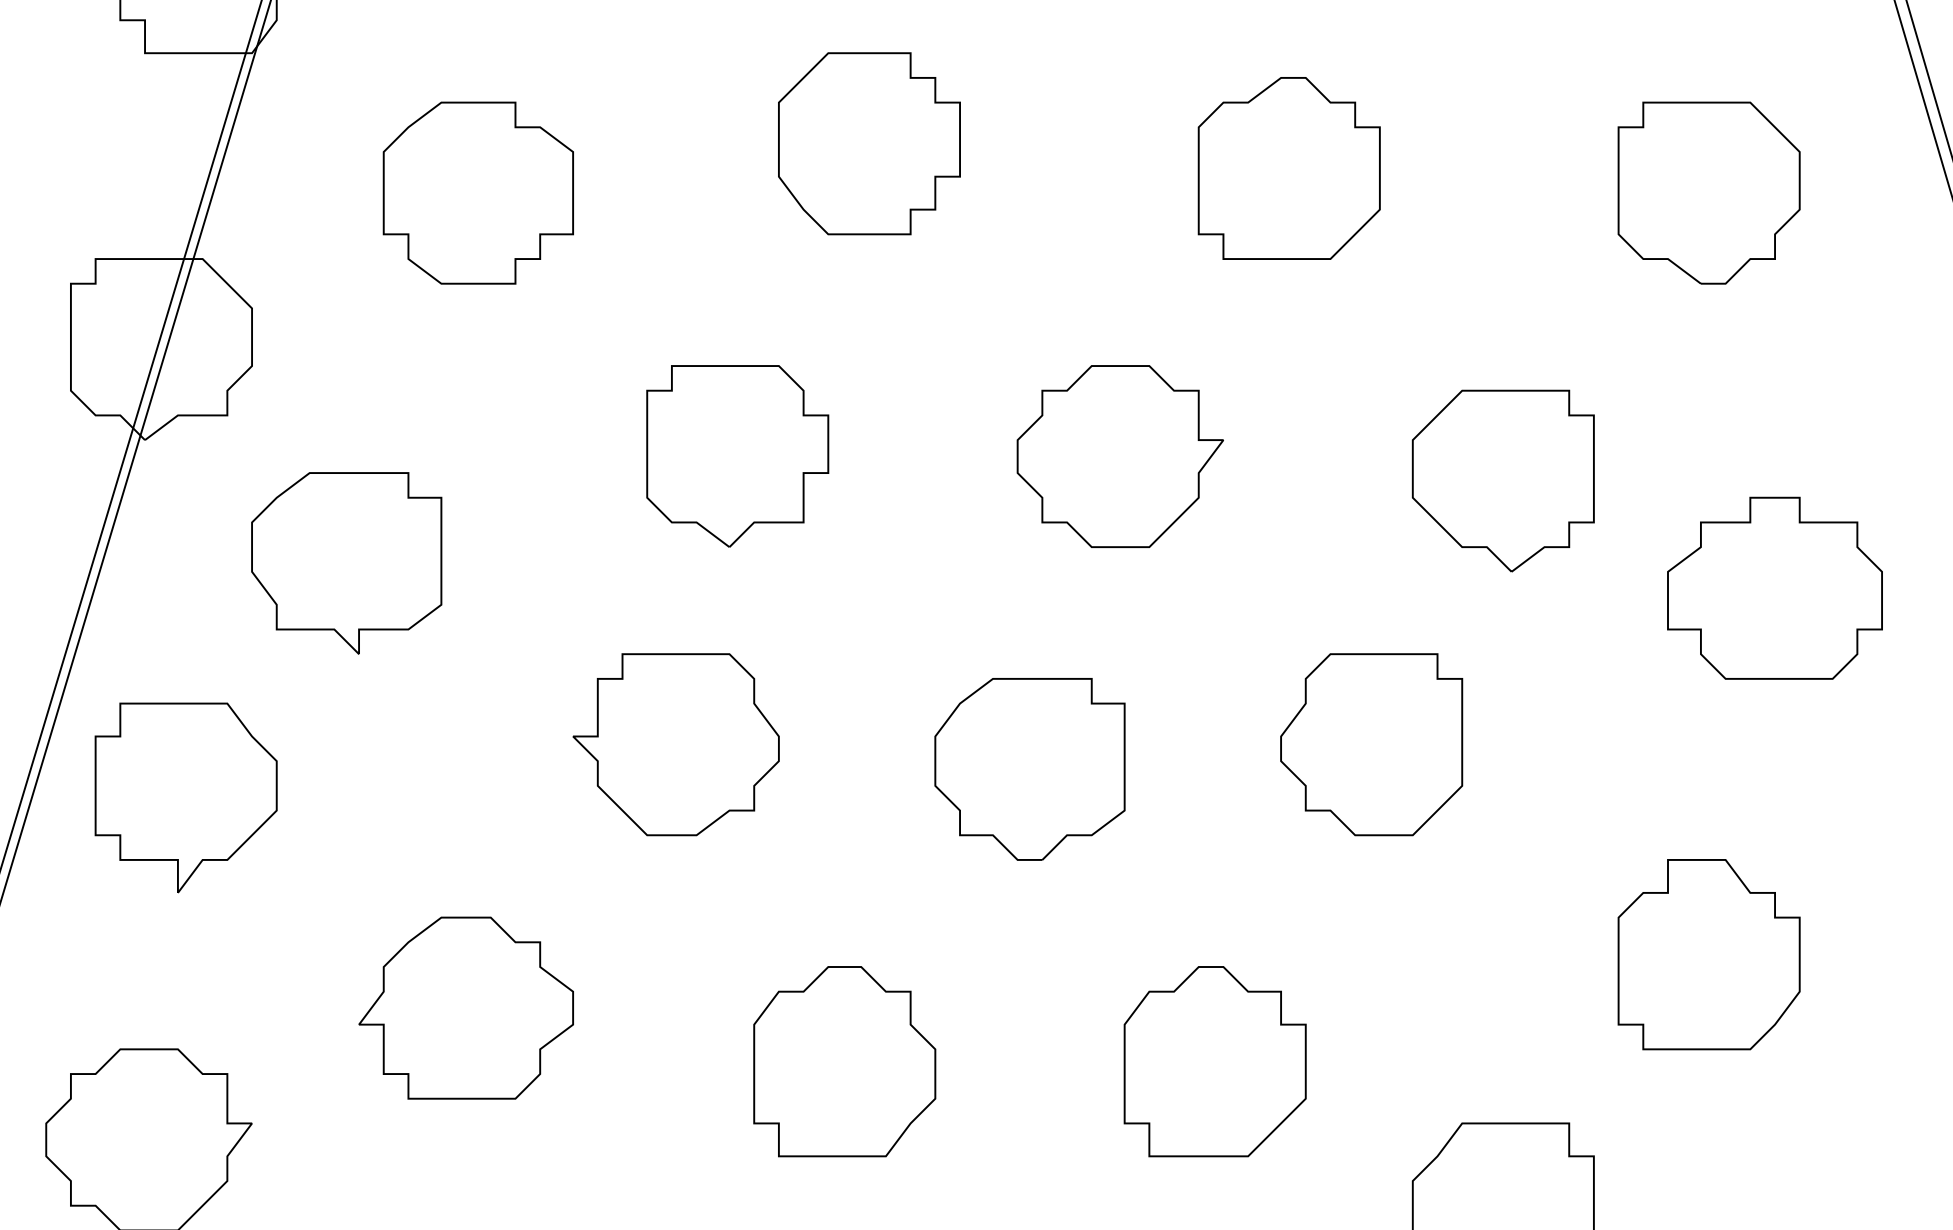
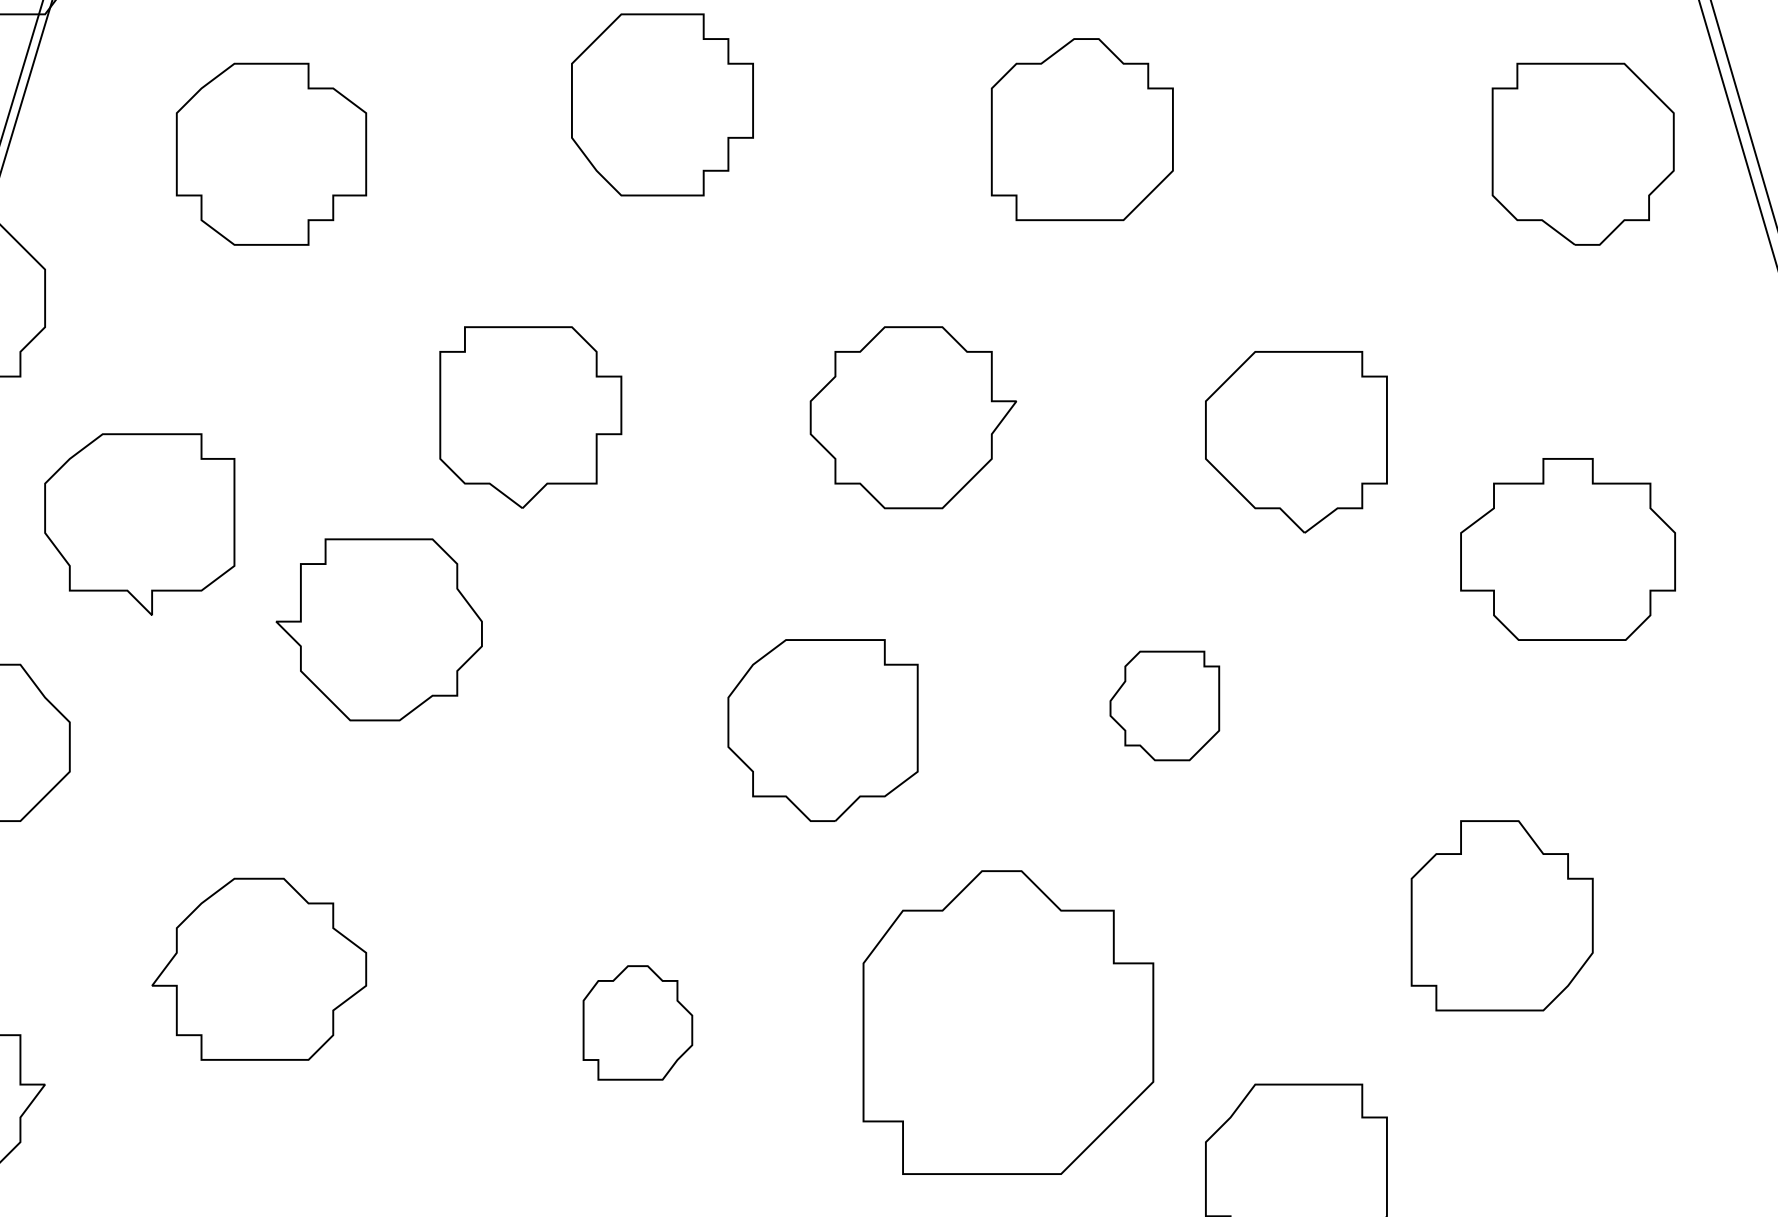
part: (1708, 192) -> (1582, 153), moved
part: (675, 744) -> (378, 629), moved
part: (1371, 744) -> (1164, 705), size x0.6
part: (844, 1061) -> (637, 1022), size x0.6
part: (1214, 1061) -> (1007, 1022), size x1.6

